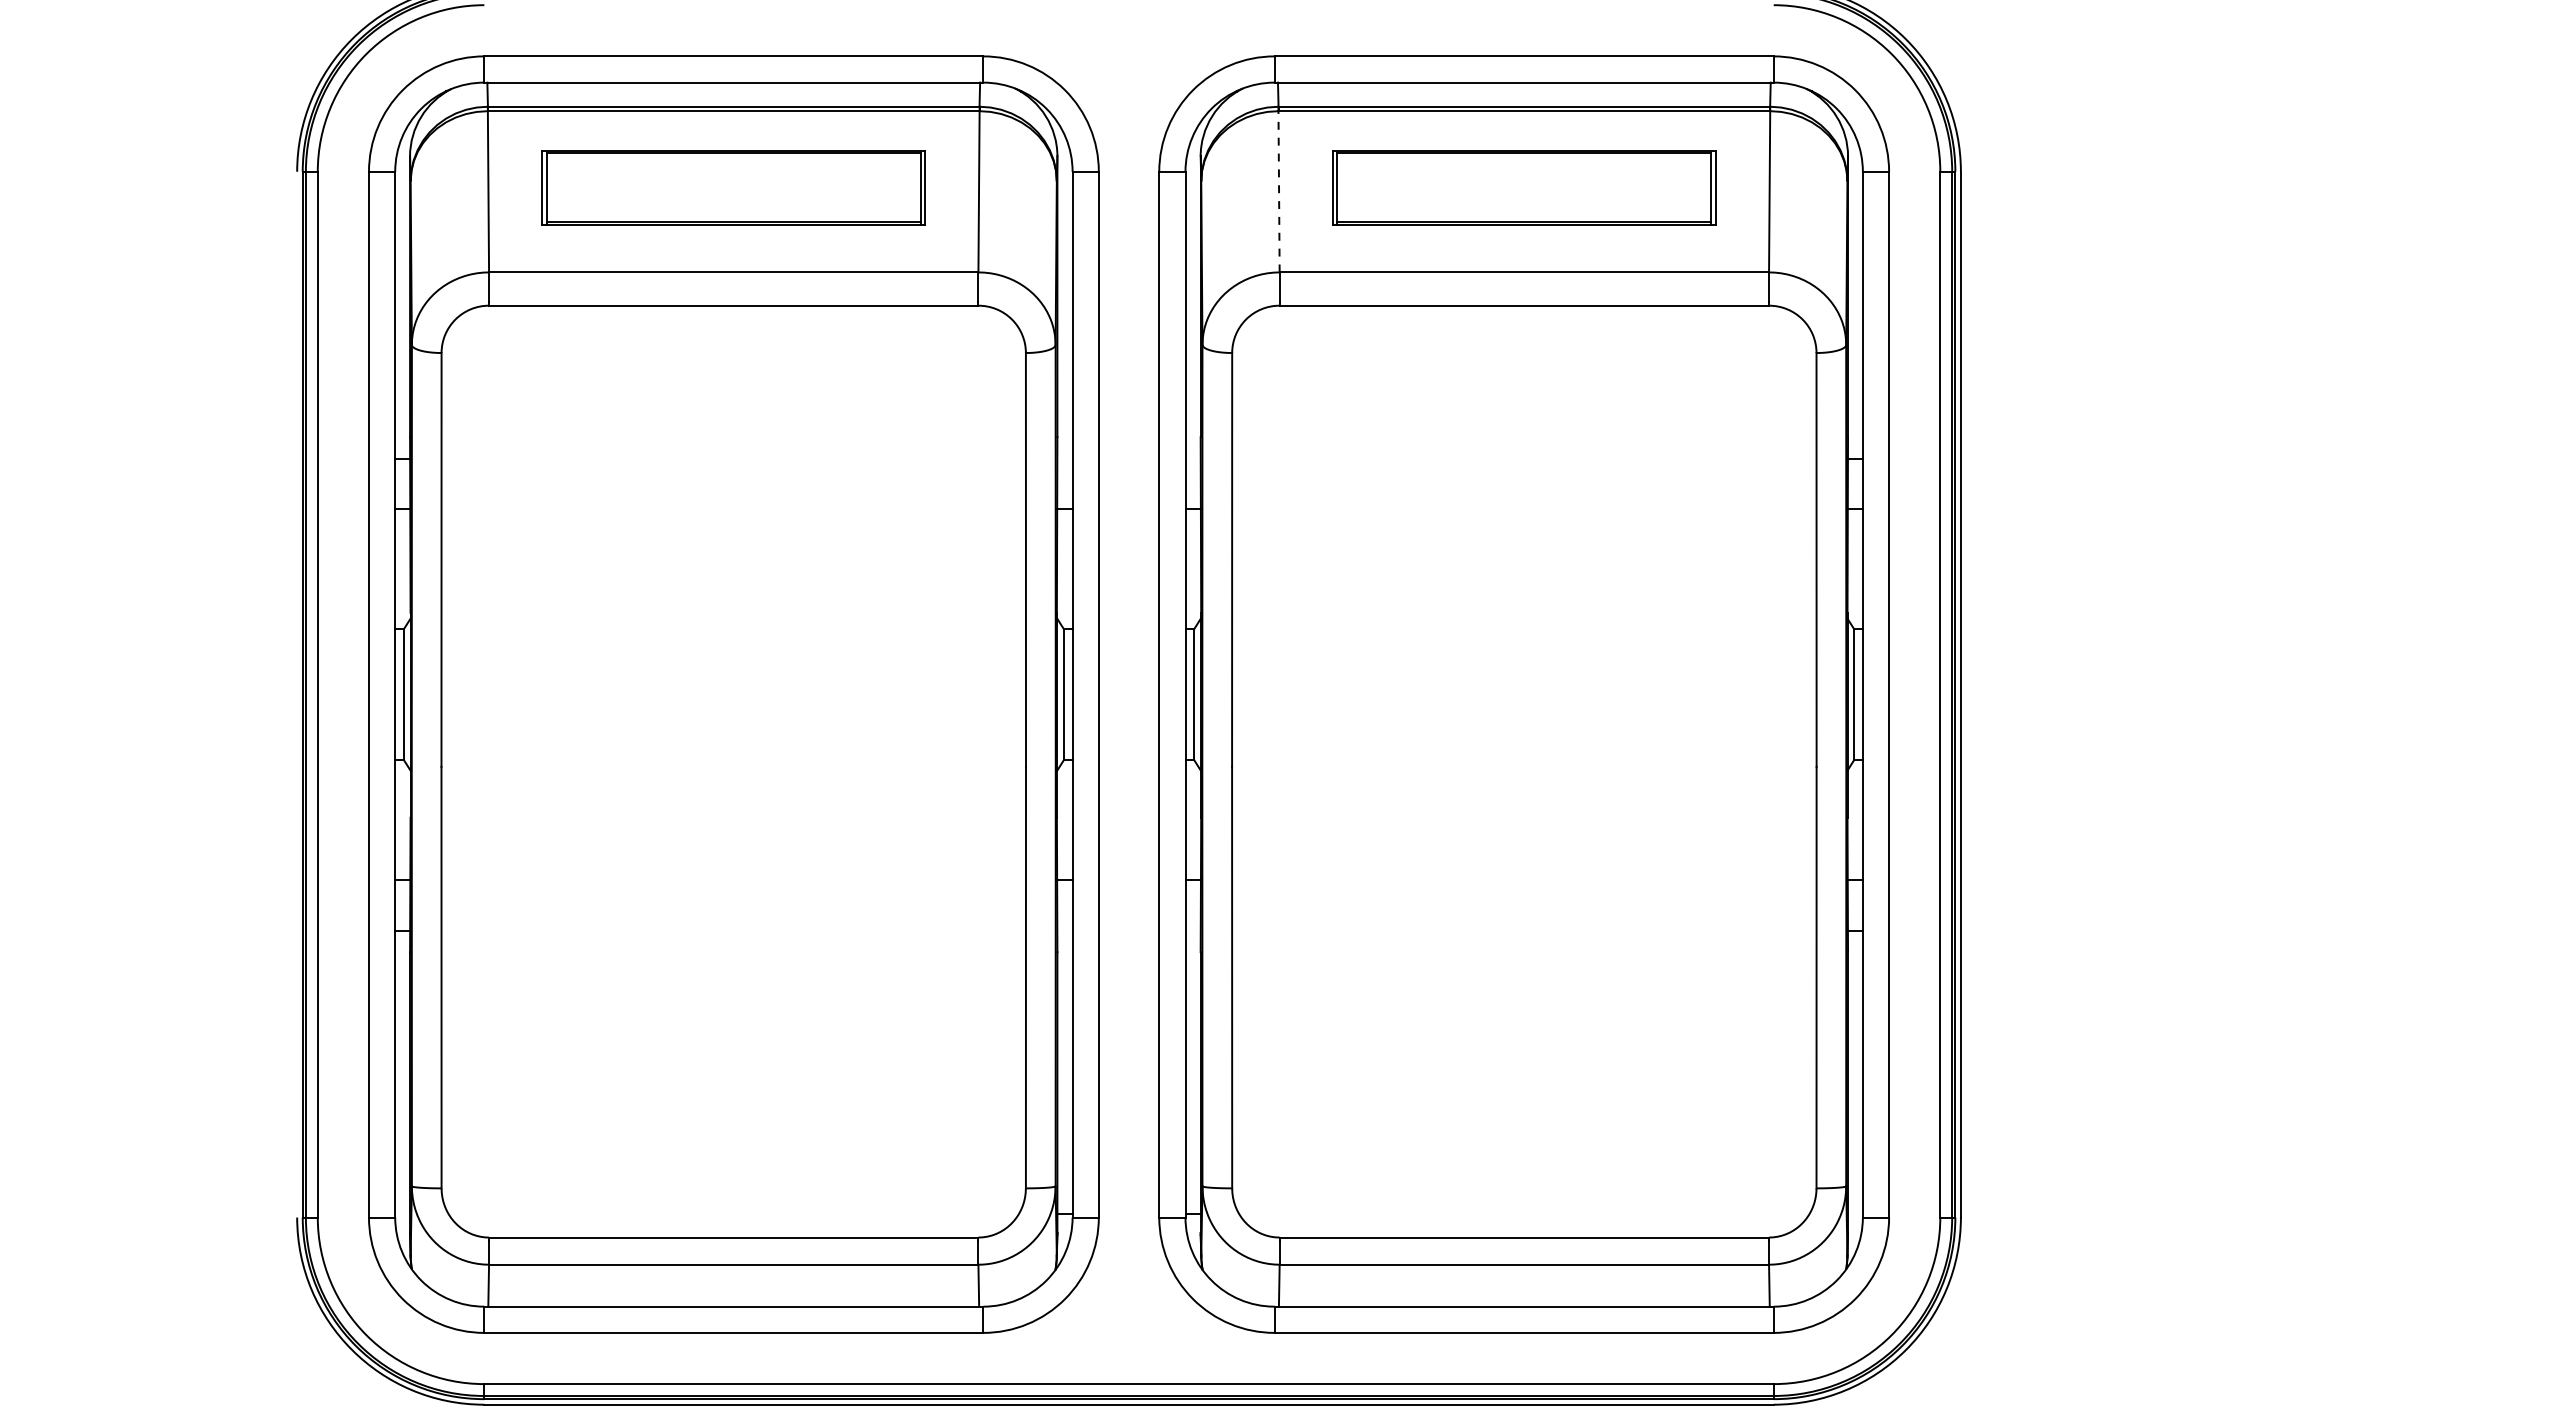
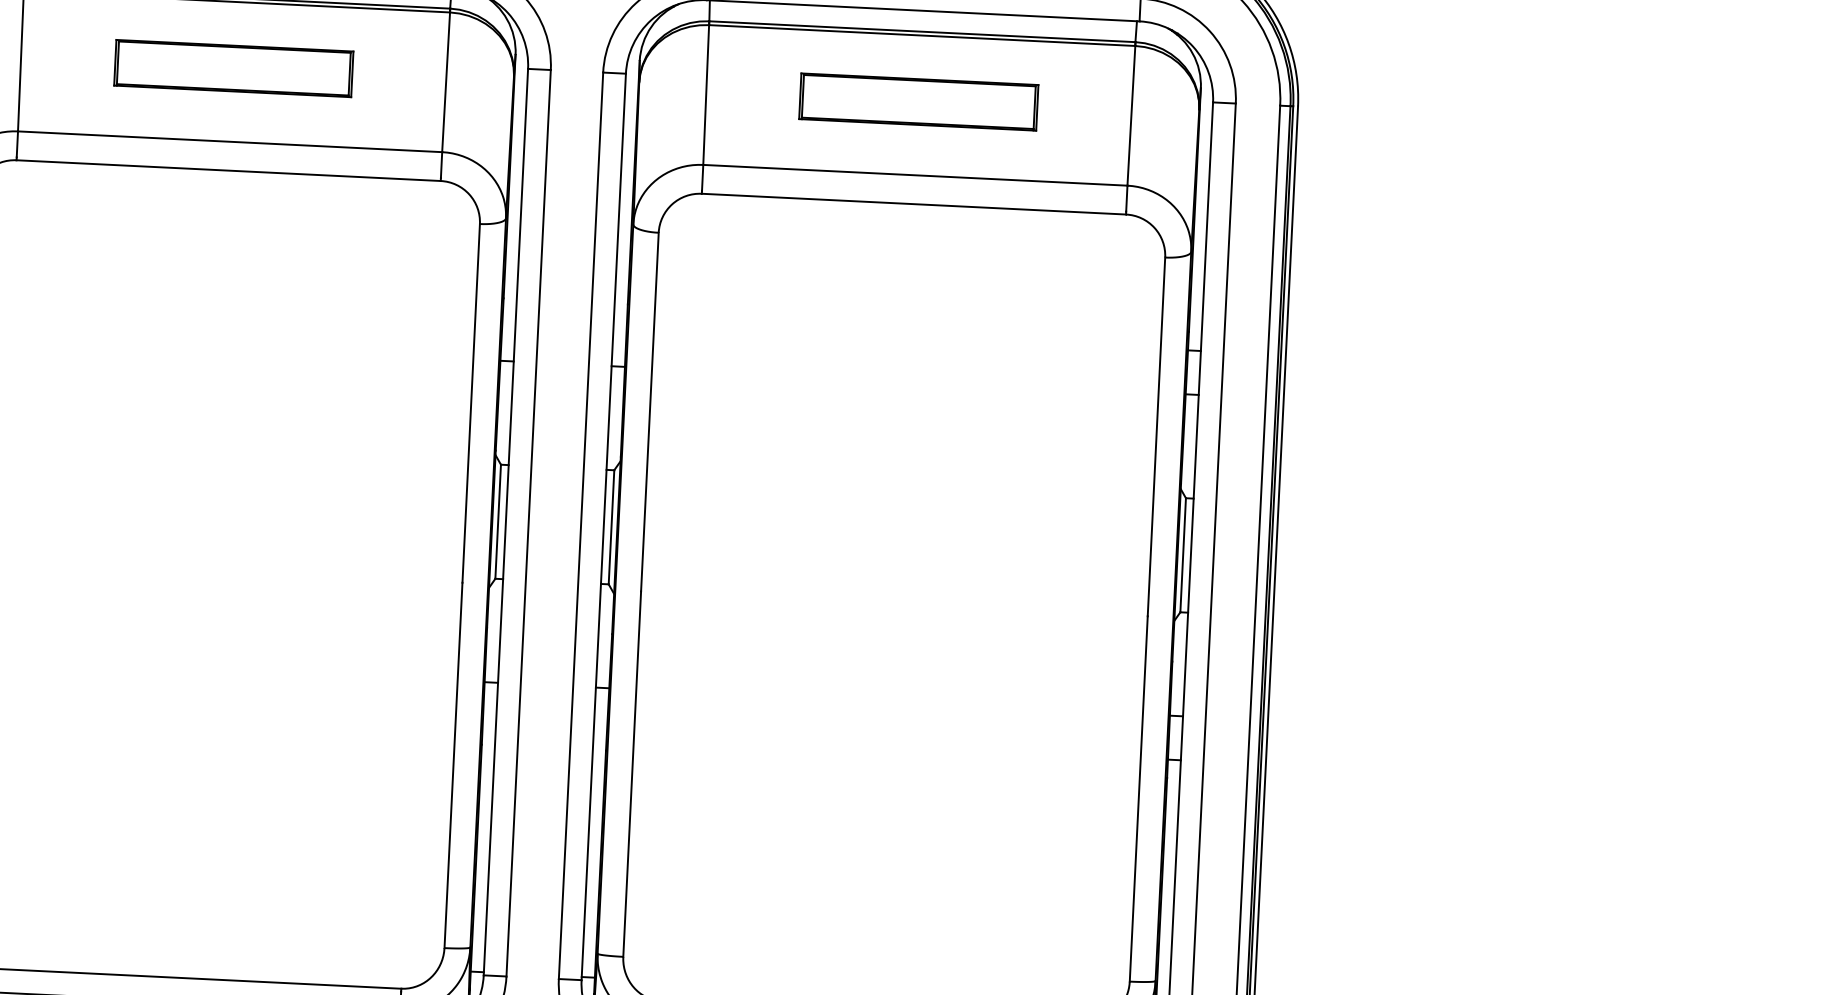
part: (733, 187) -> (233, 68), size x0.71
part: (1523, 187) -> (918, 101), size x0.71
line: (1279, 191) -> (706, 94), dashed -> solid

